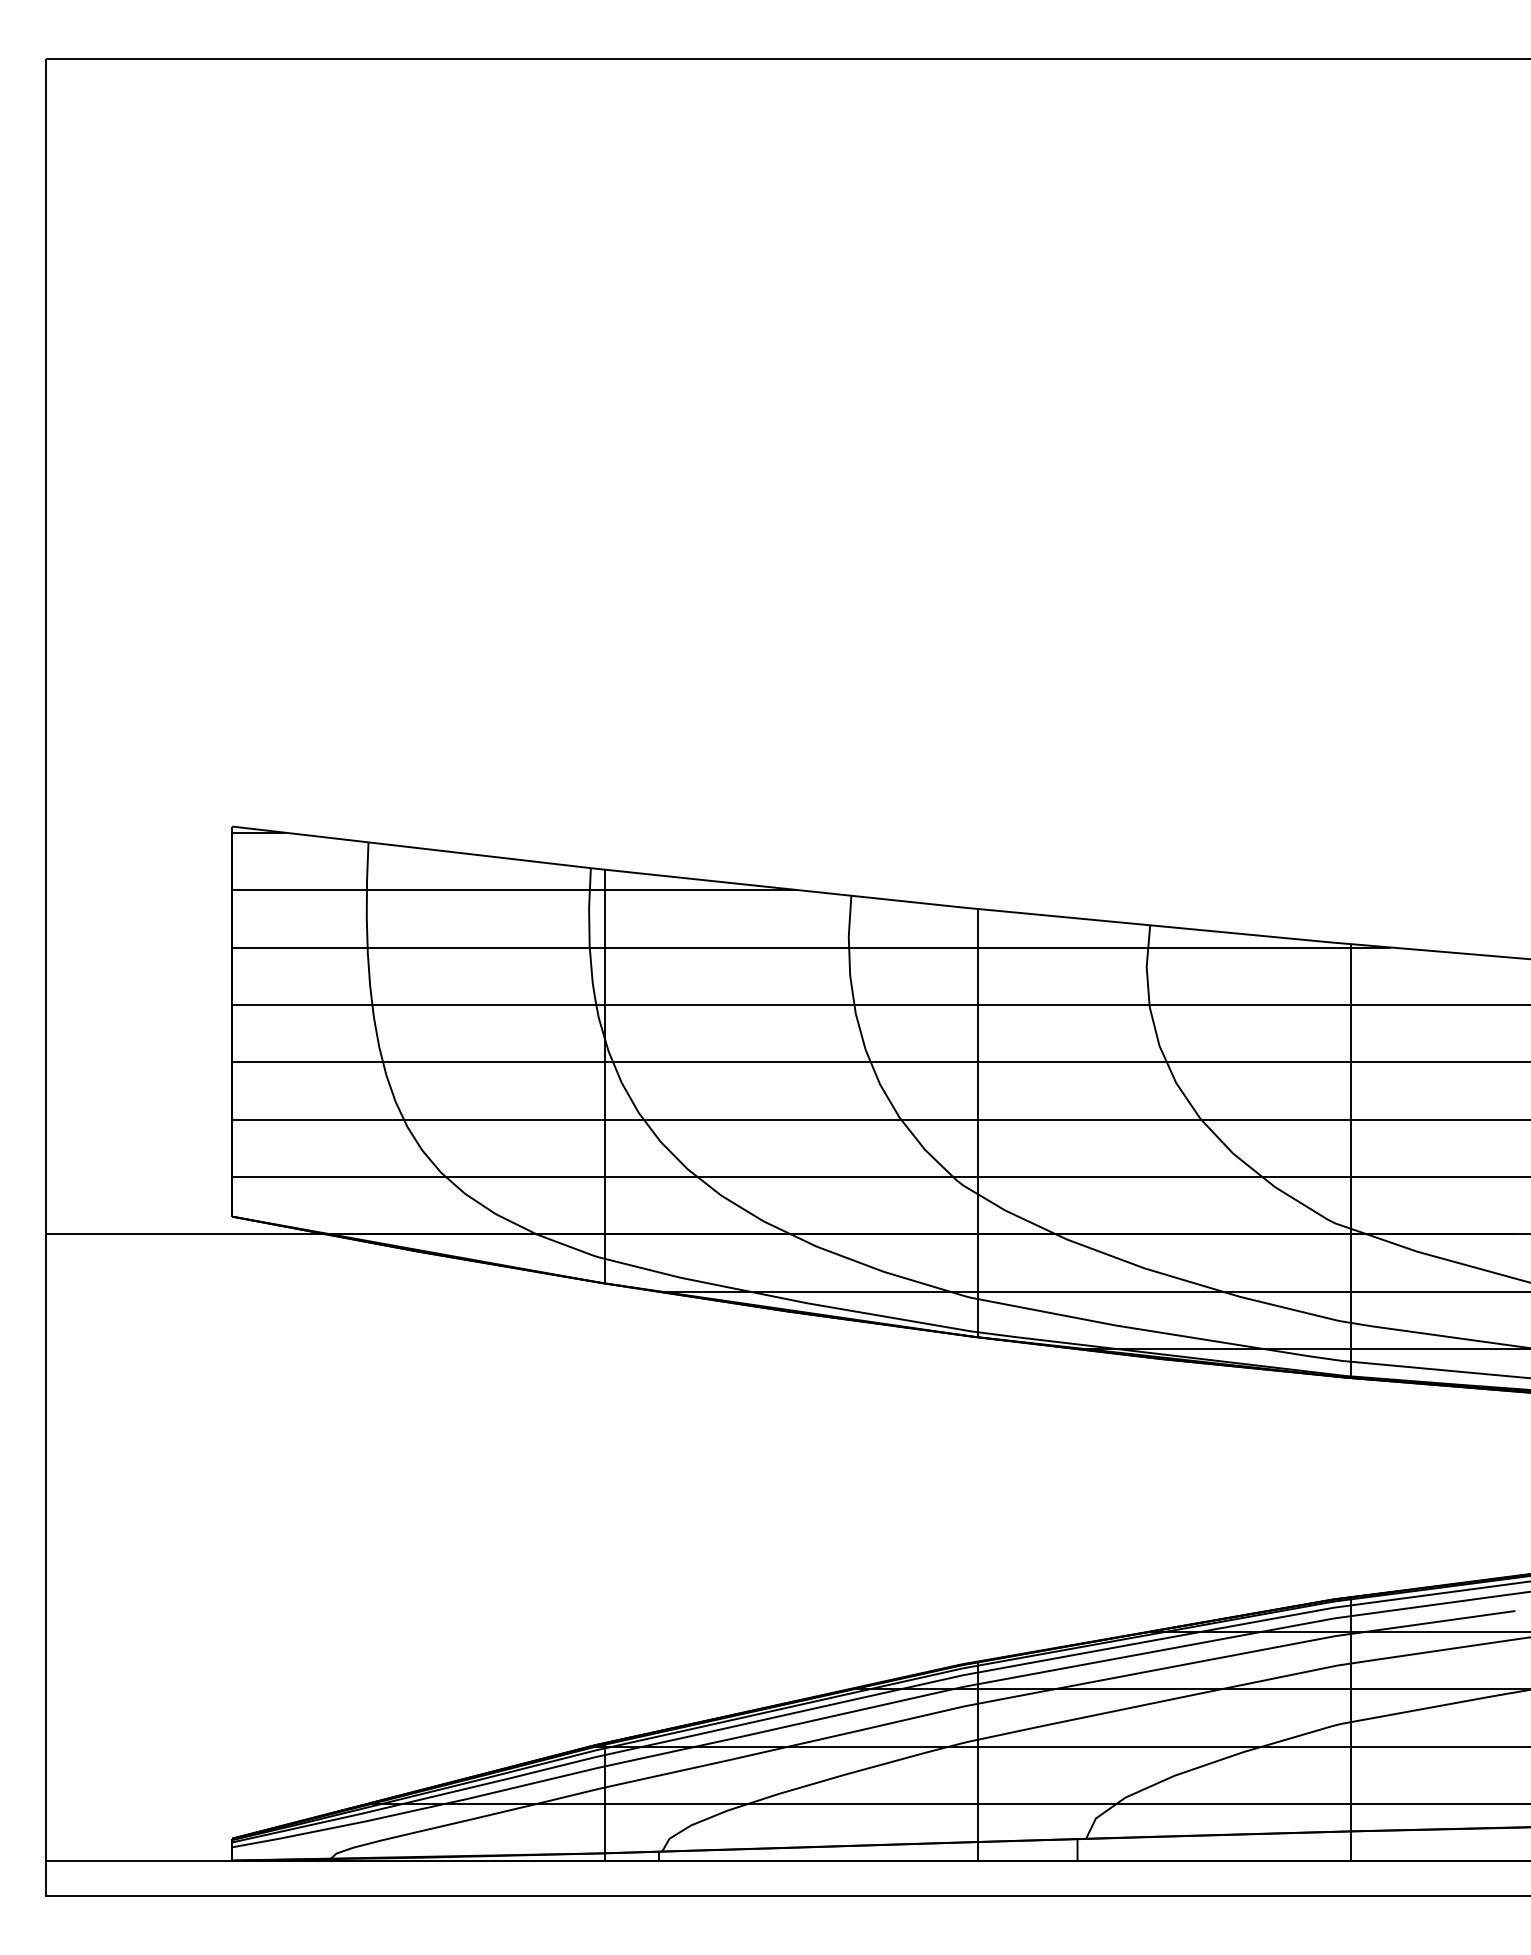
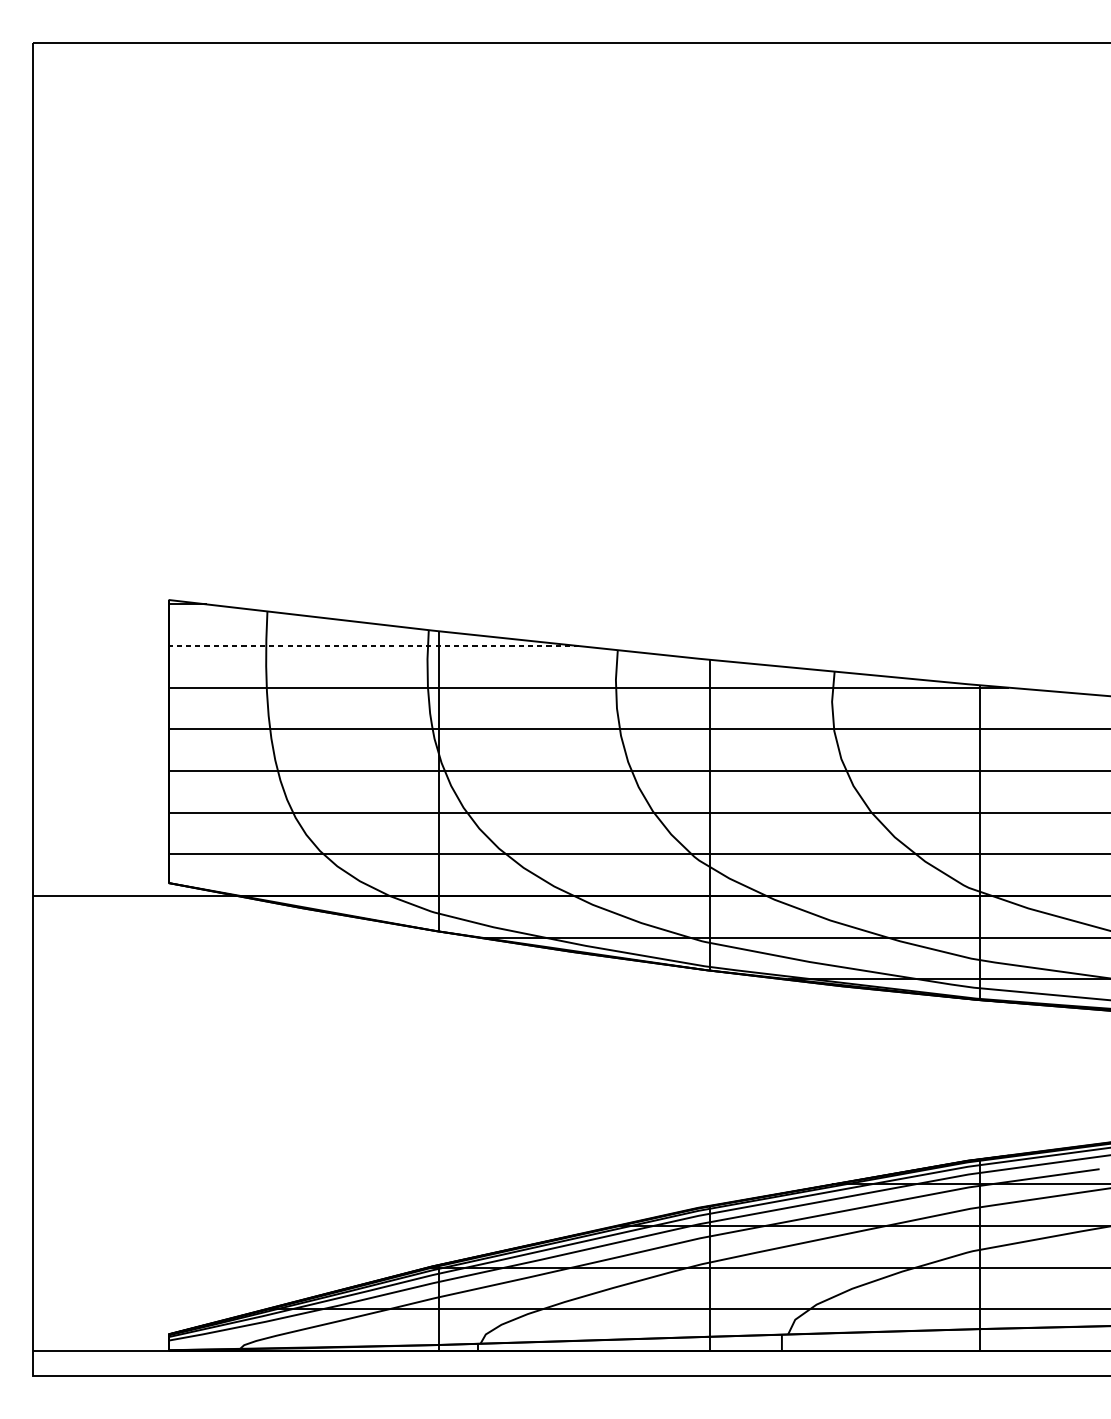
line: (515, 890) -> (374, 646), solid -> dashed

